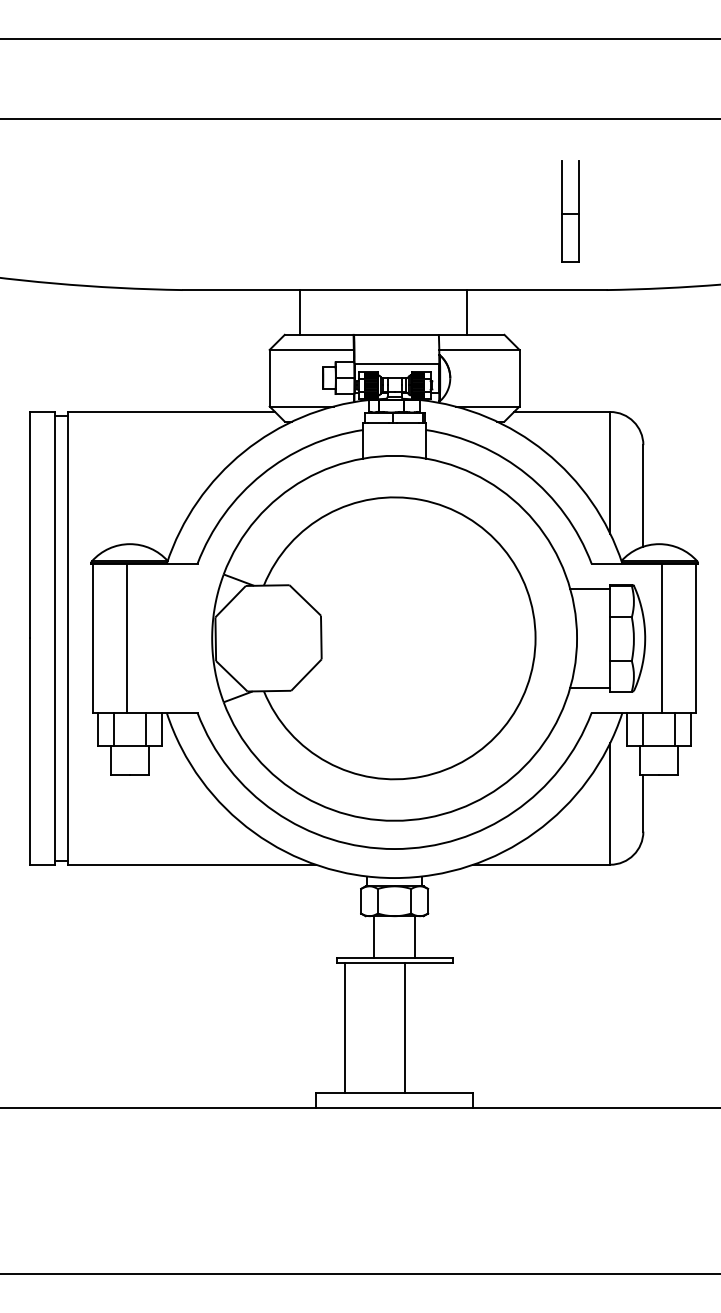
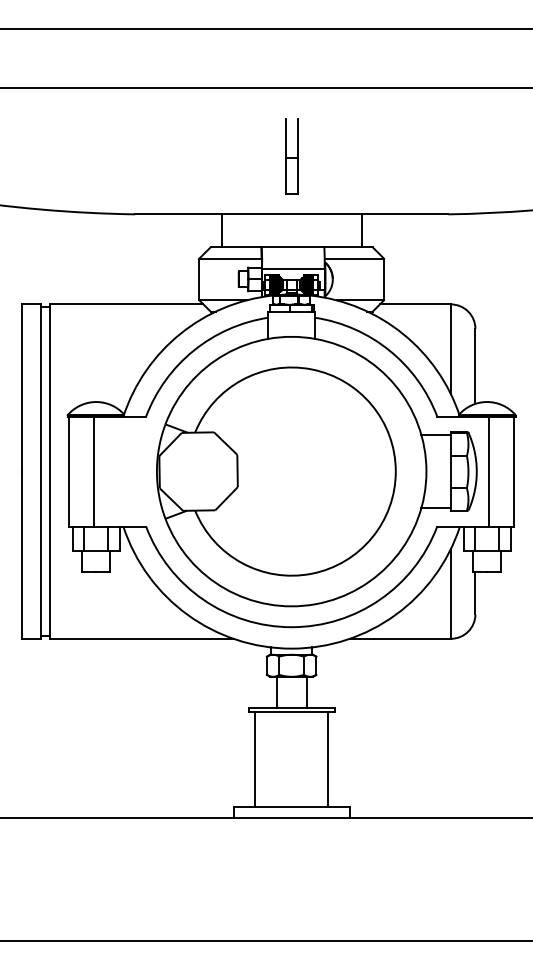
part: (570, 211) -> (291, 156), moved
line: (467, 312) -> (361, 230), moved
line: (405, 1027) -> (328, 759), moved

